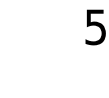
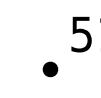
part: (64, 61) -> (50, 68), added

